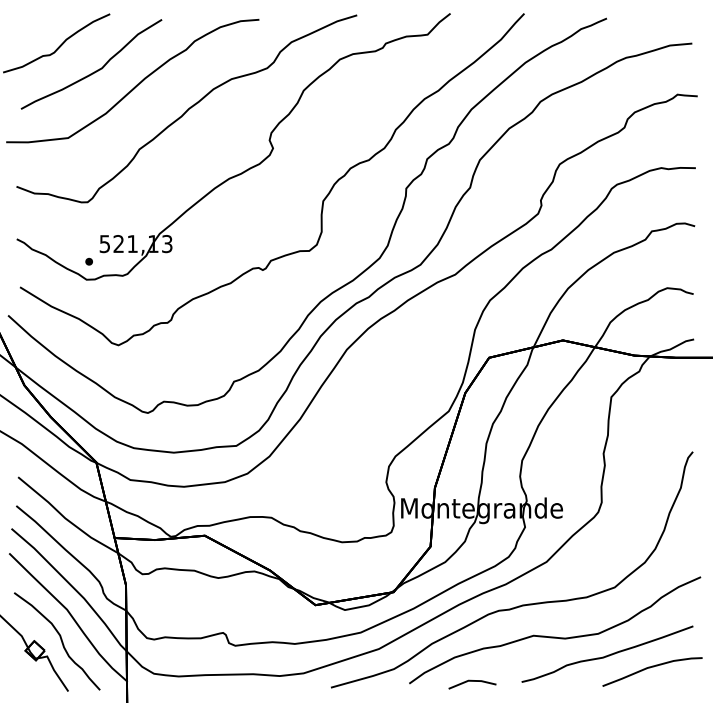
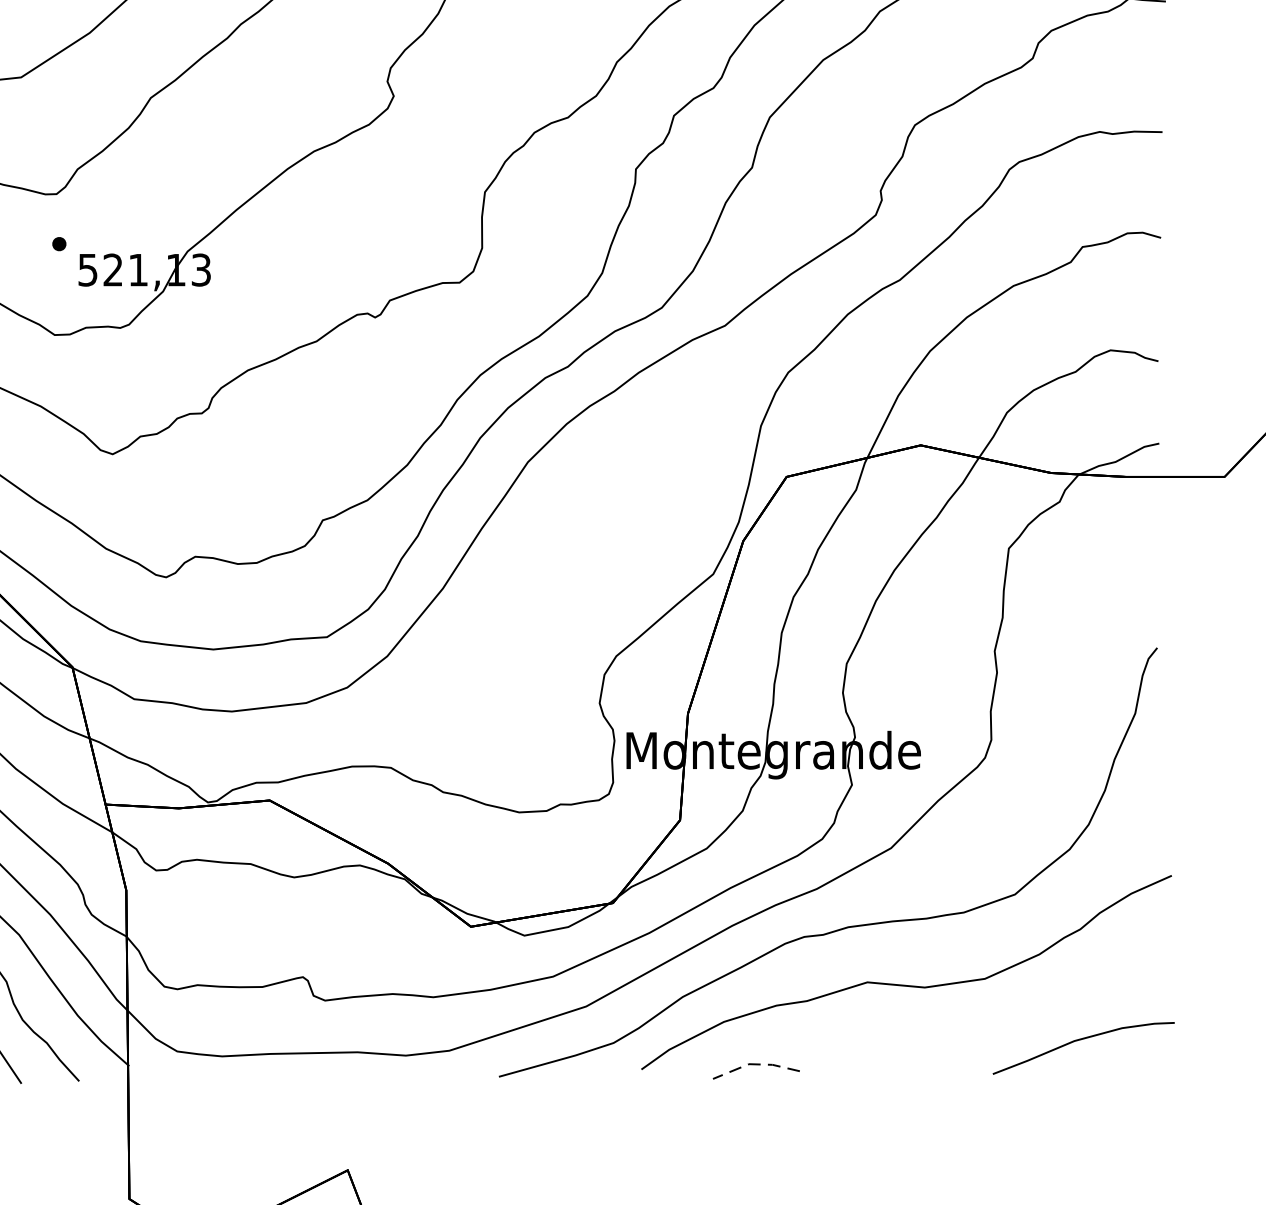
part: (88, 261) -> (58, 243), moved
curve: (608, 654) -> (1003, 1016), removed
line: (471, 680) -> (754, 1063), solid -> dashed

